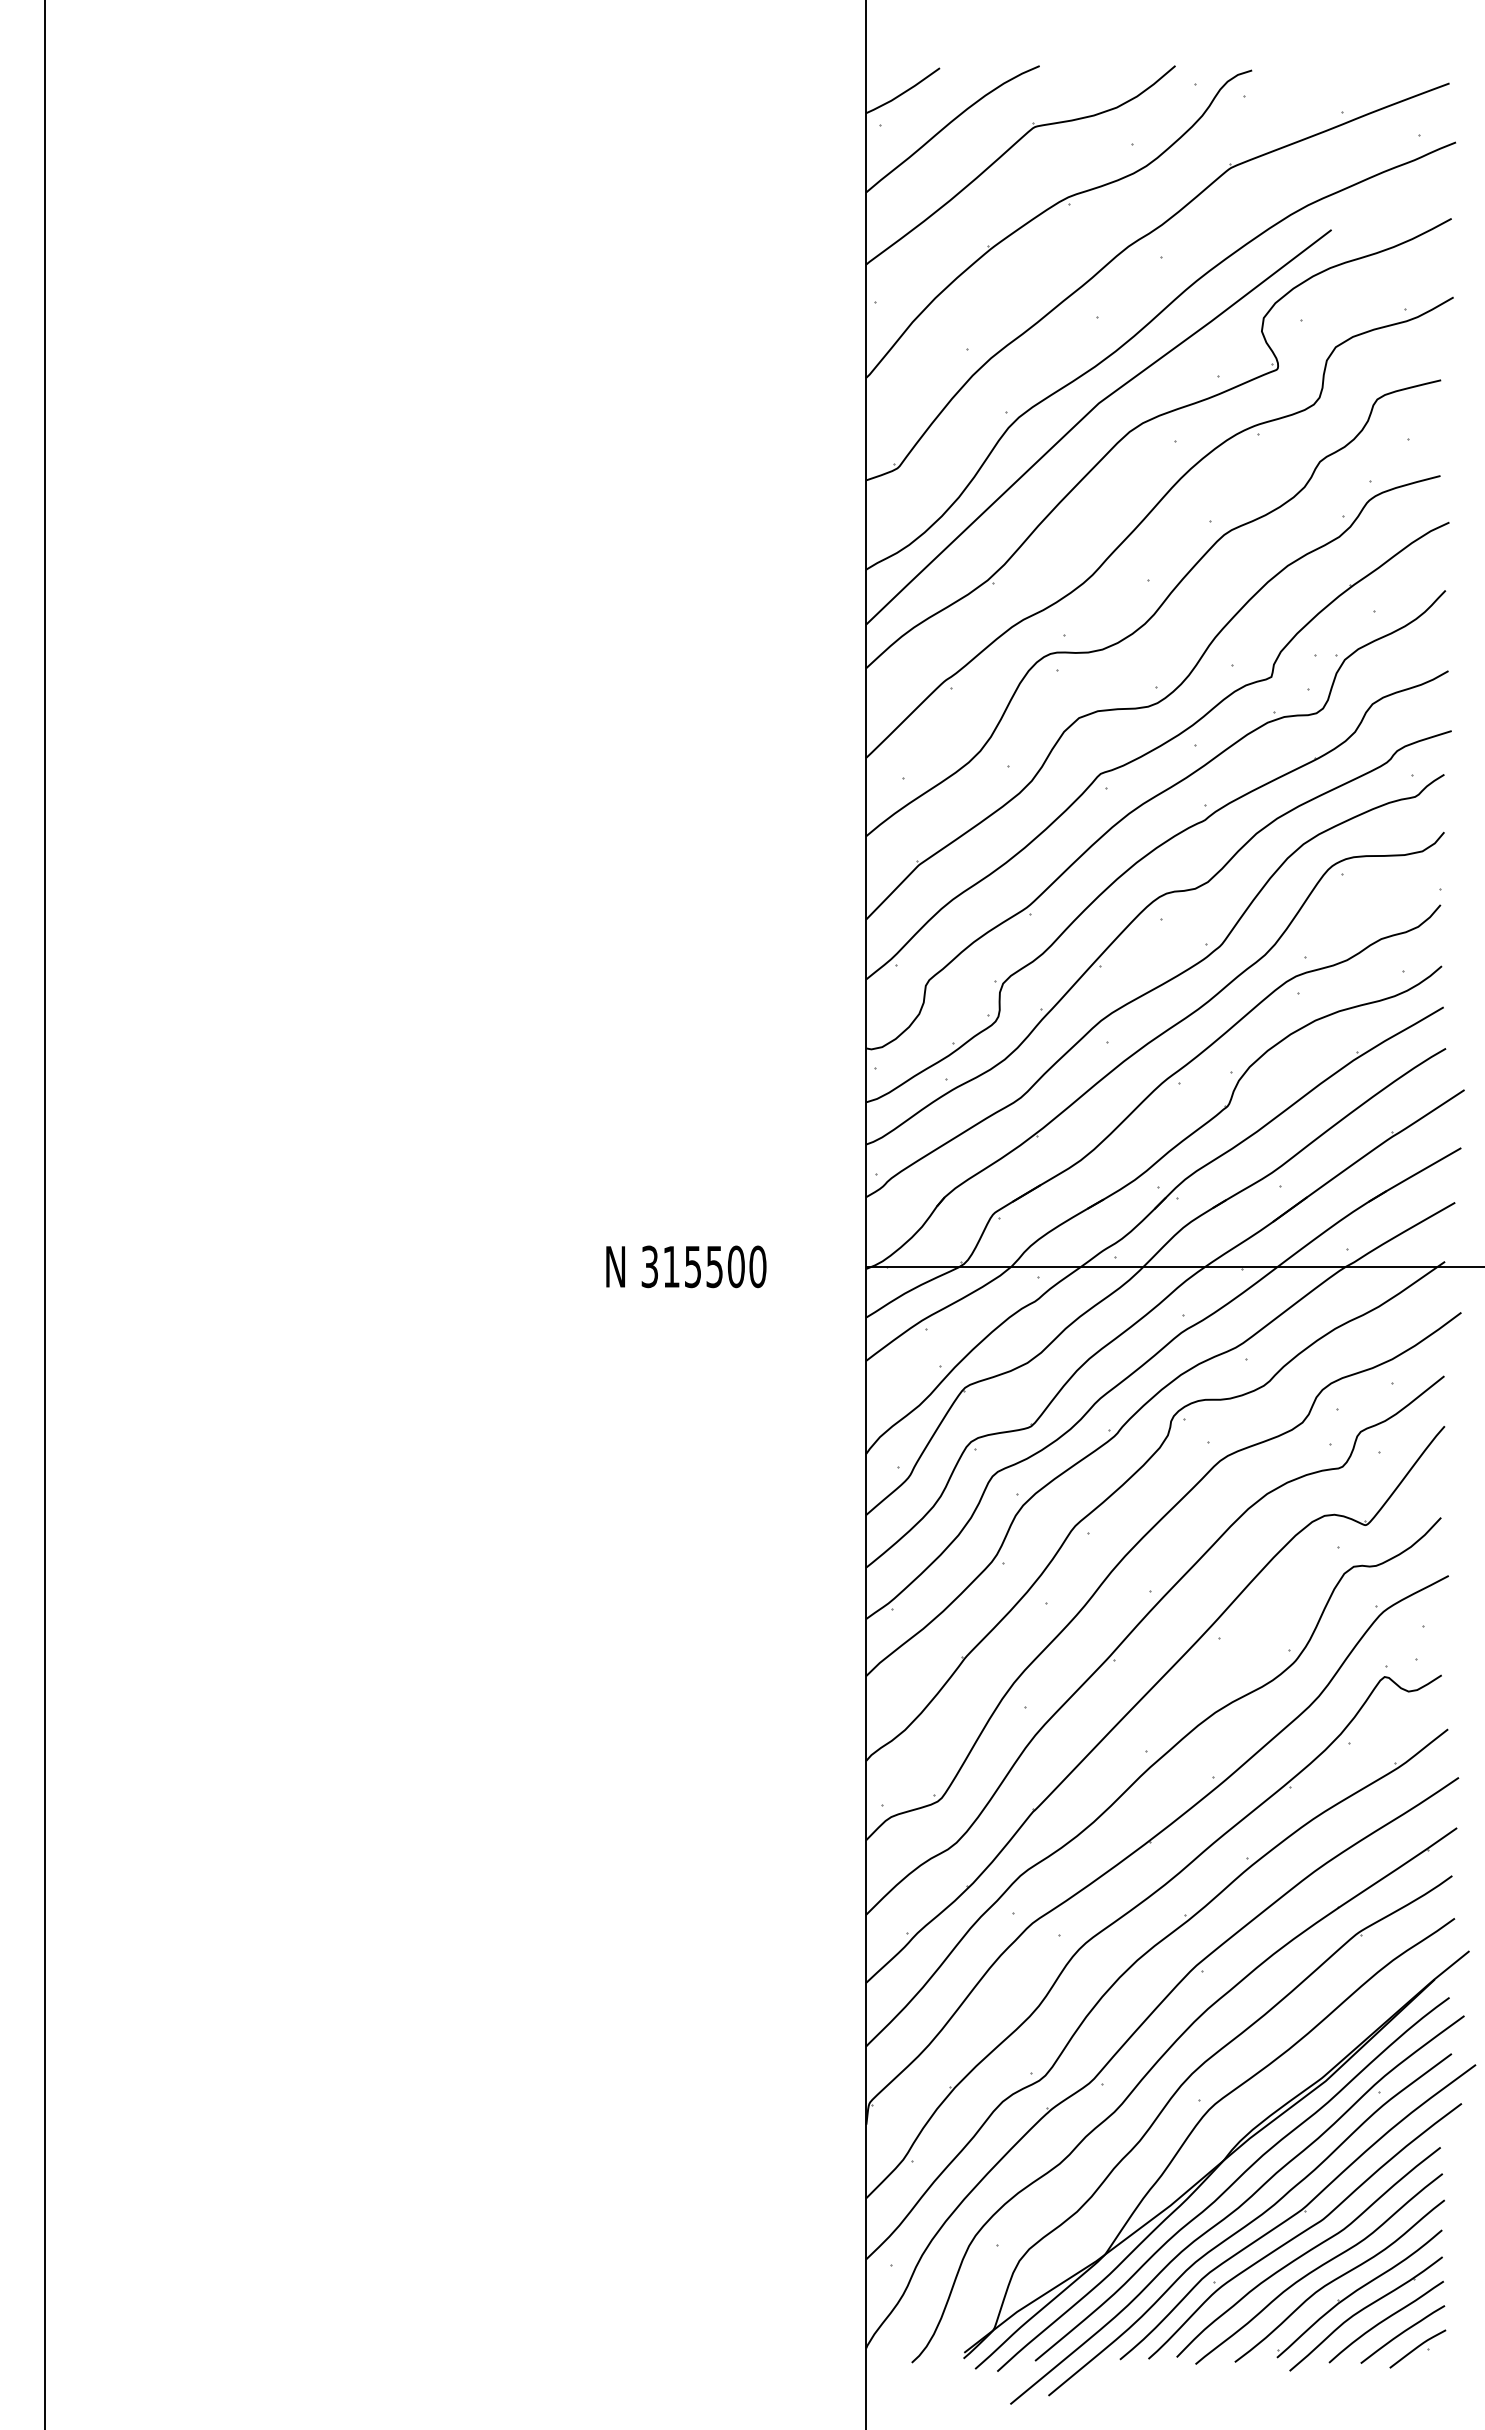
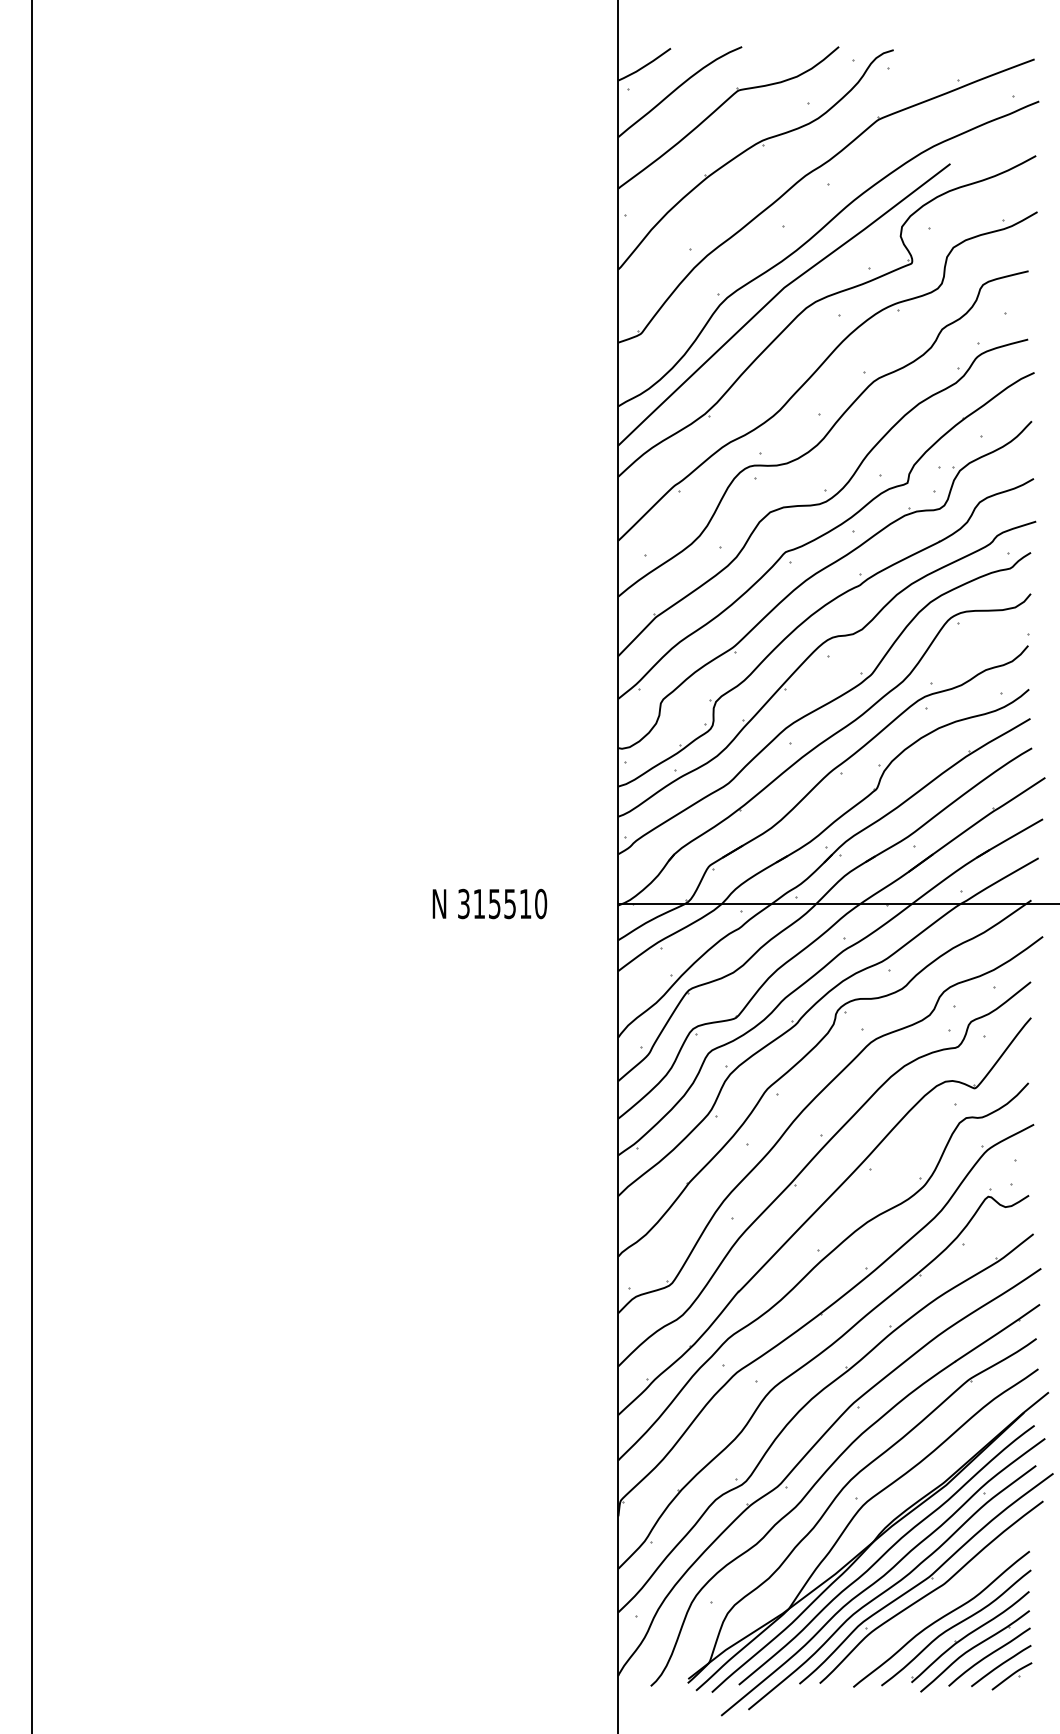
text: (736, 1266) -> (525, 903), 315500 -> 315510
curve: (1307, 2252) -> (933, 1607), removed

